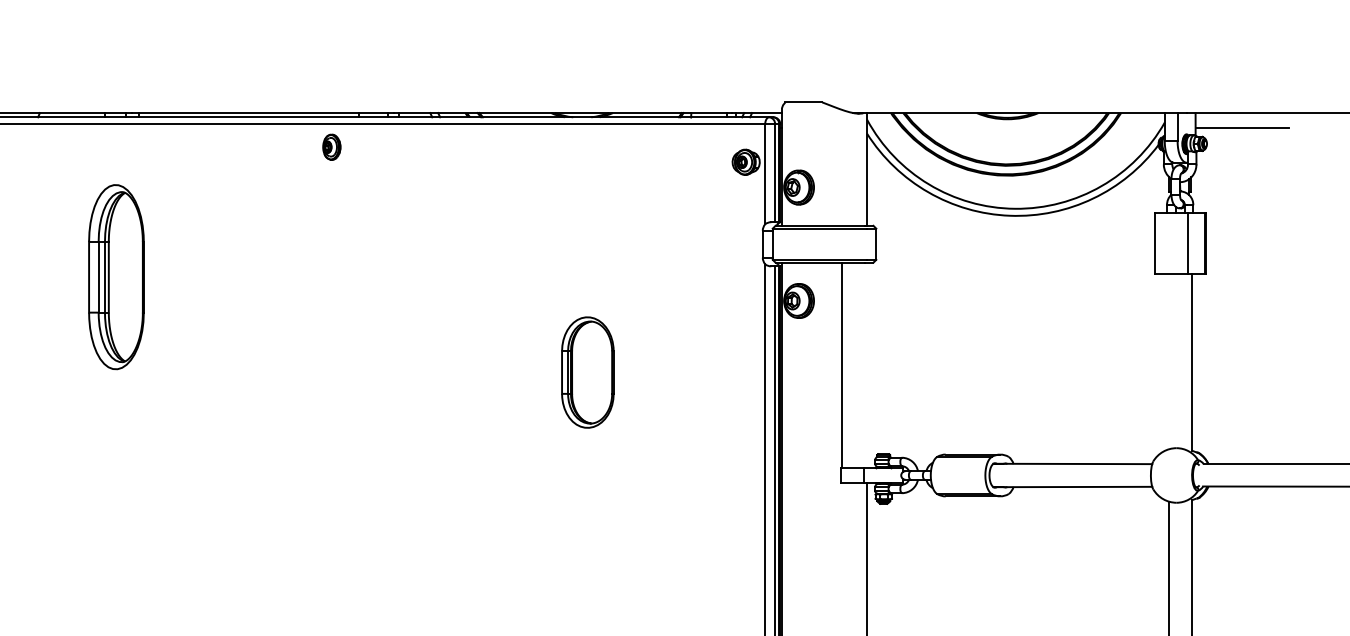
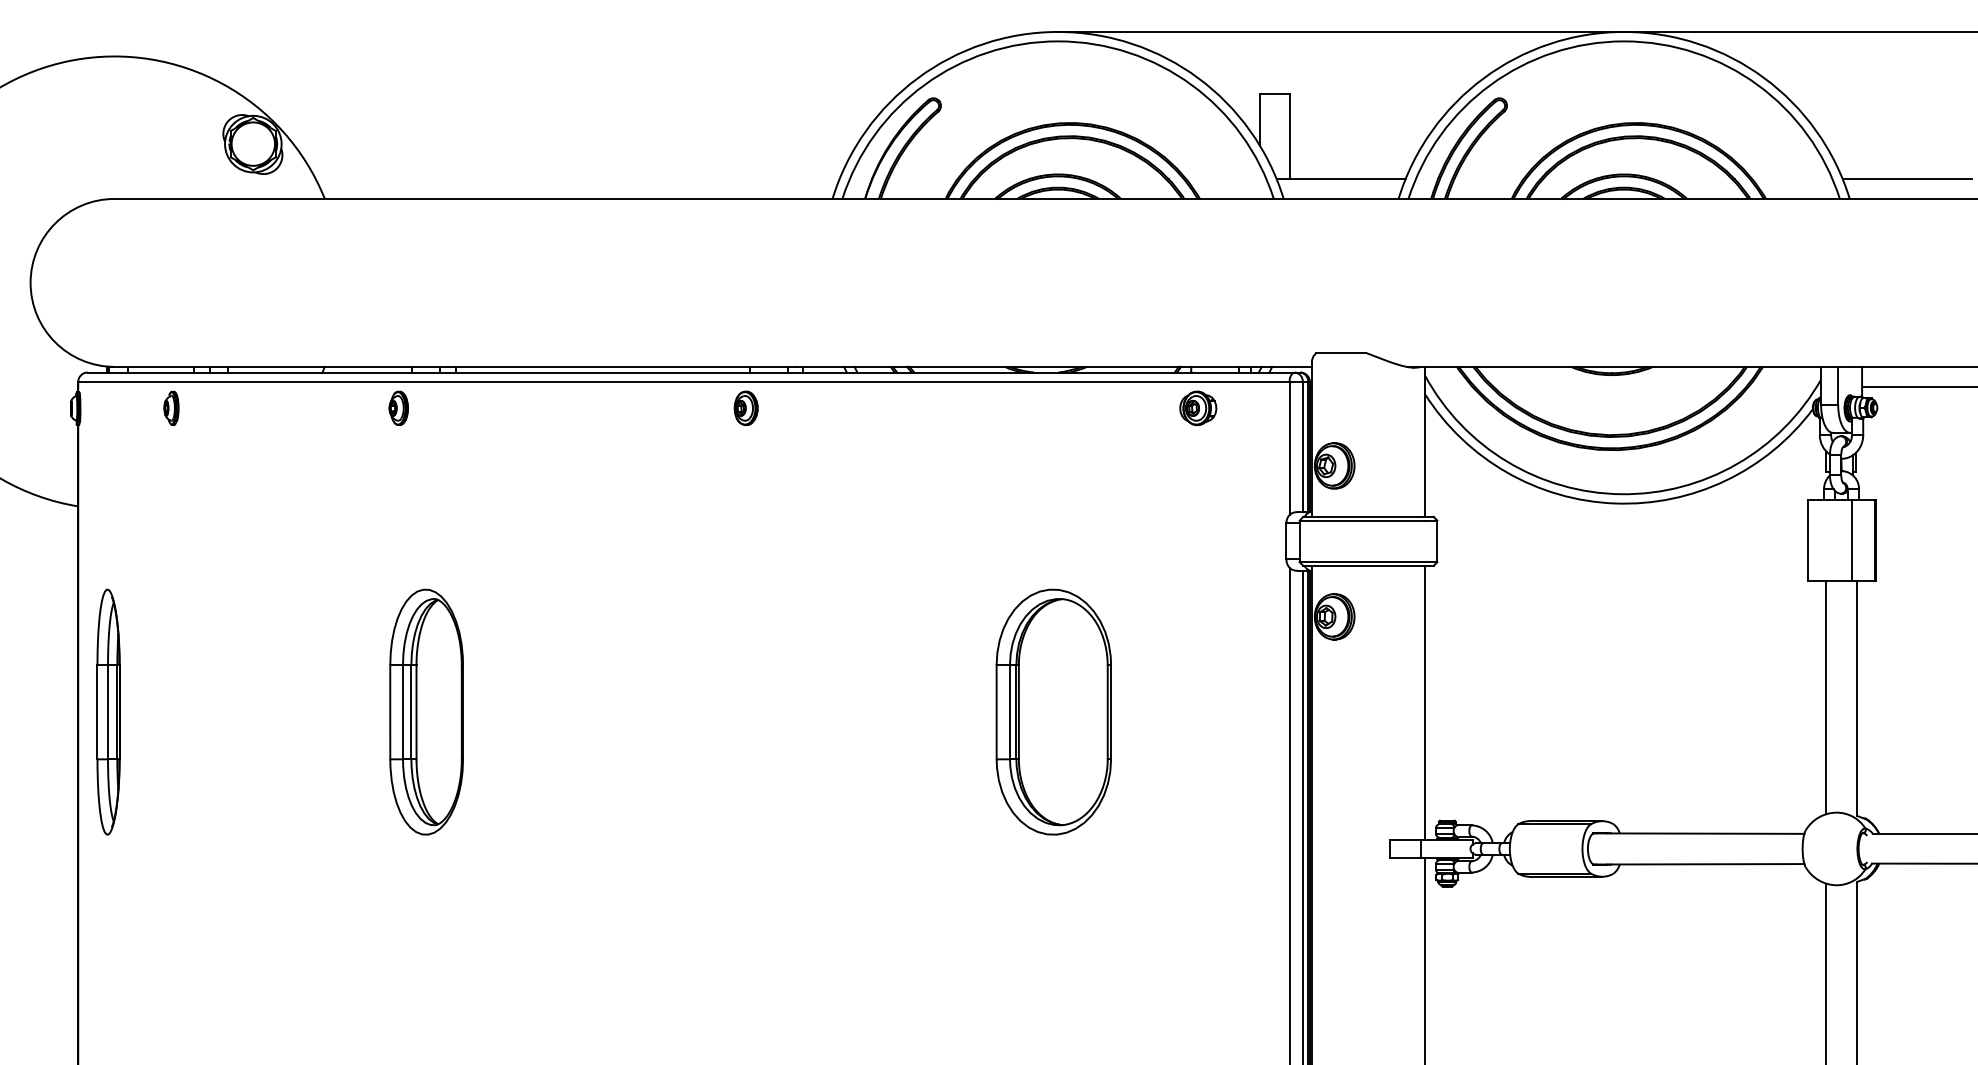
part: (95, 143) -> (398, 407), added
part: (331, 146) -> (745, 407), moved
part: (746, 162) -> (1198, 408), moved
part: (116, 276) -> (426, 711), moved
line: (1168, 361) -> (1826, 697), added
line: (842, 365) -> (1425, 702), moved
part: (587, 372) -> (1053, 711), size x1.67

